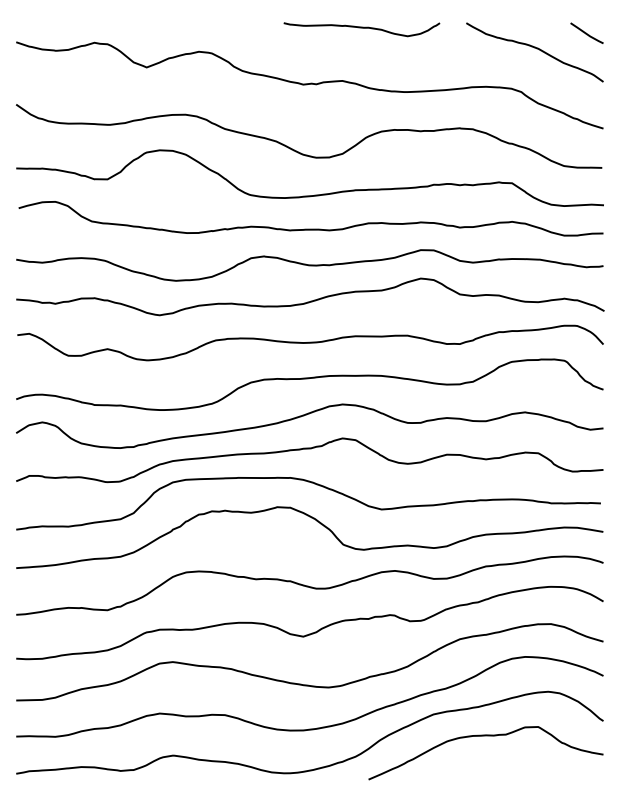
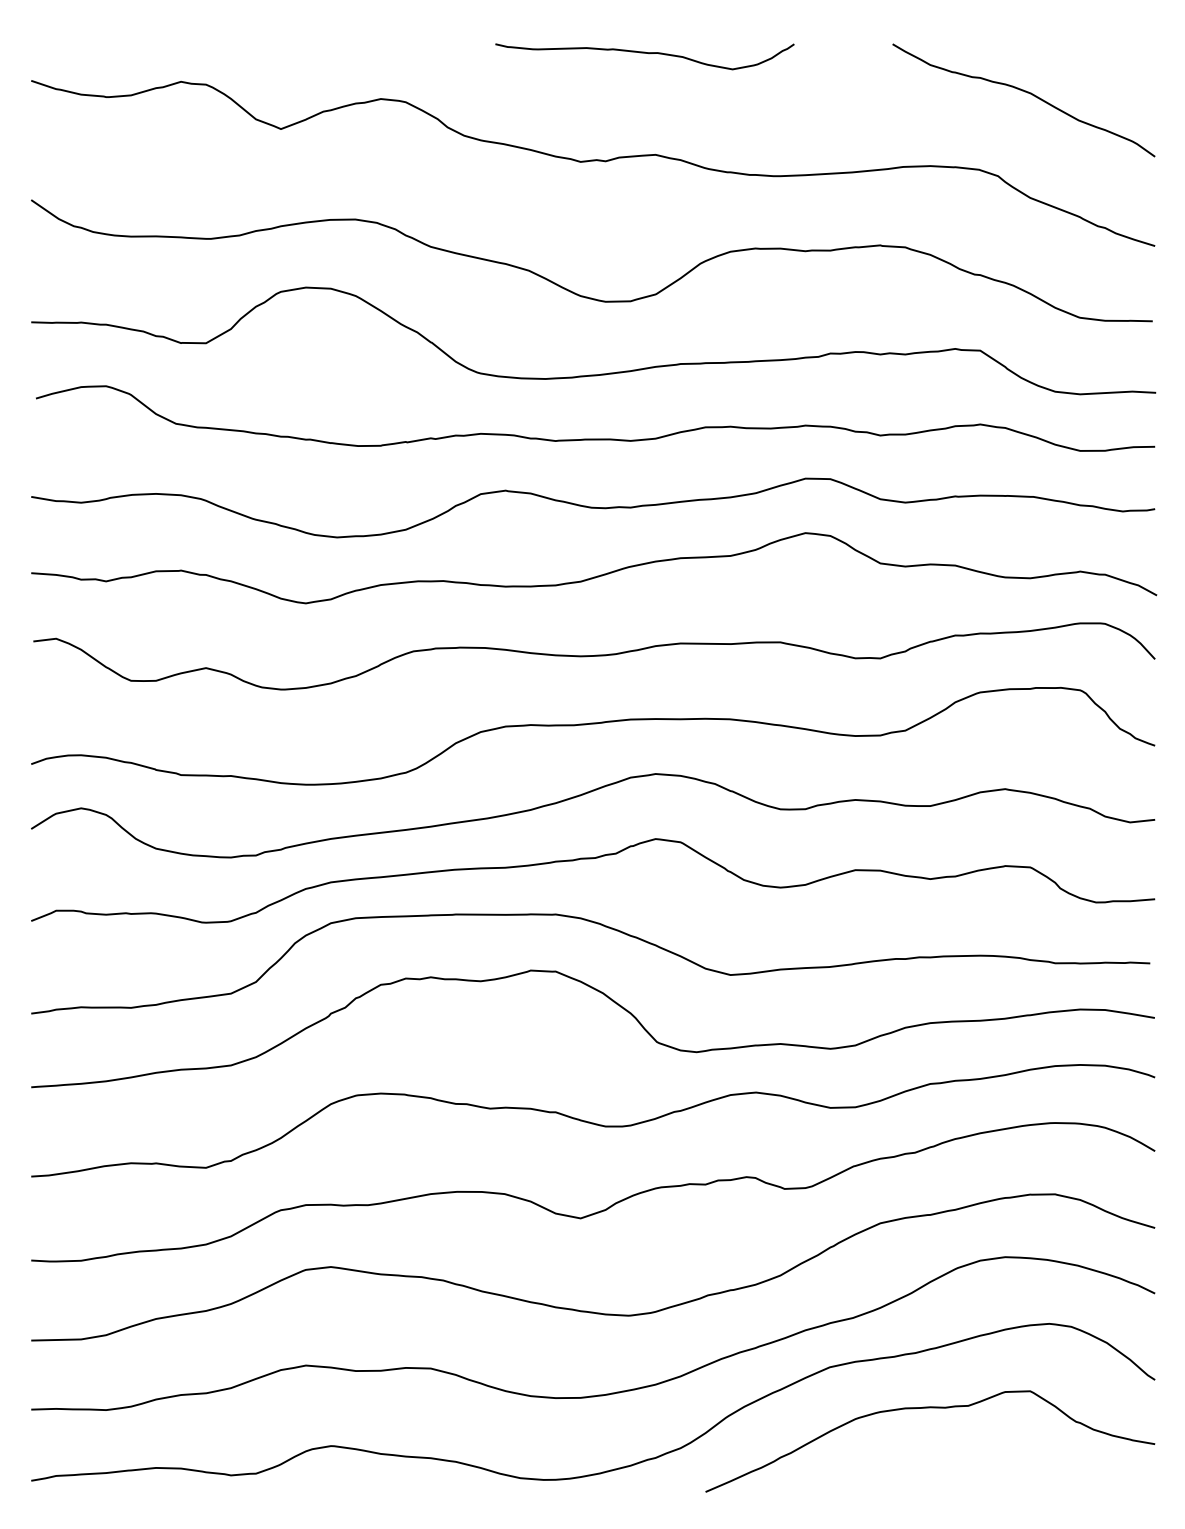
curve: (361, 28) -> (644, 54), moved
line: (586, 32) -> (1122, 62), removed

